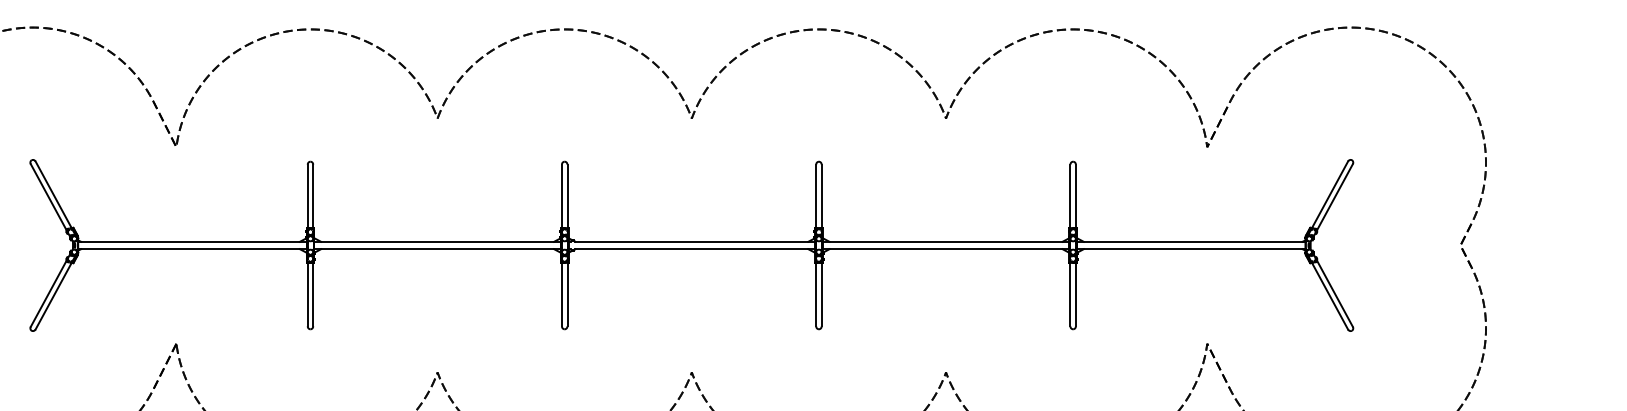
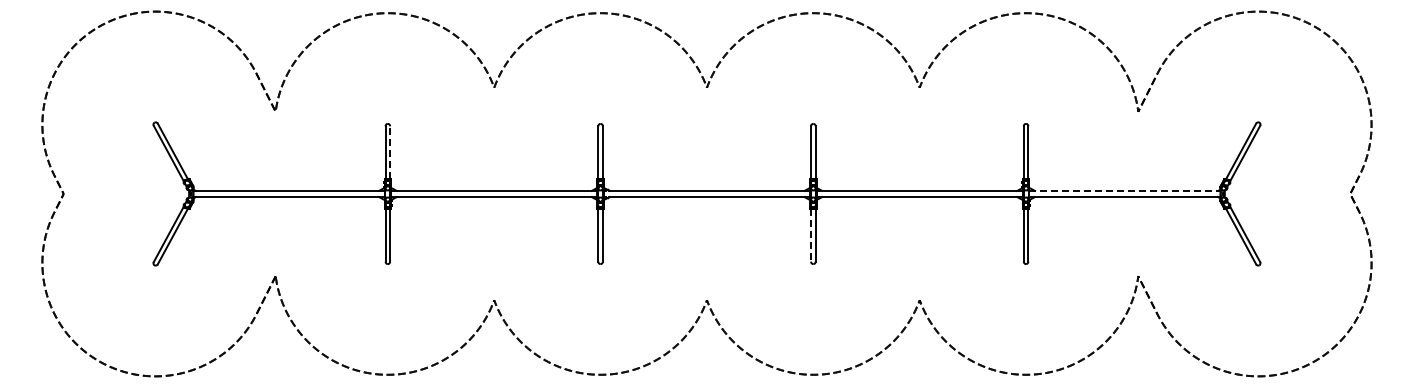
line: (313, 195) -> (390, 152), solid -> dashed
line: (1190, 241) -> (1124, 190), solid -> dashed
line: (816, 295) -> (811, 235), solid -> dashed

